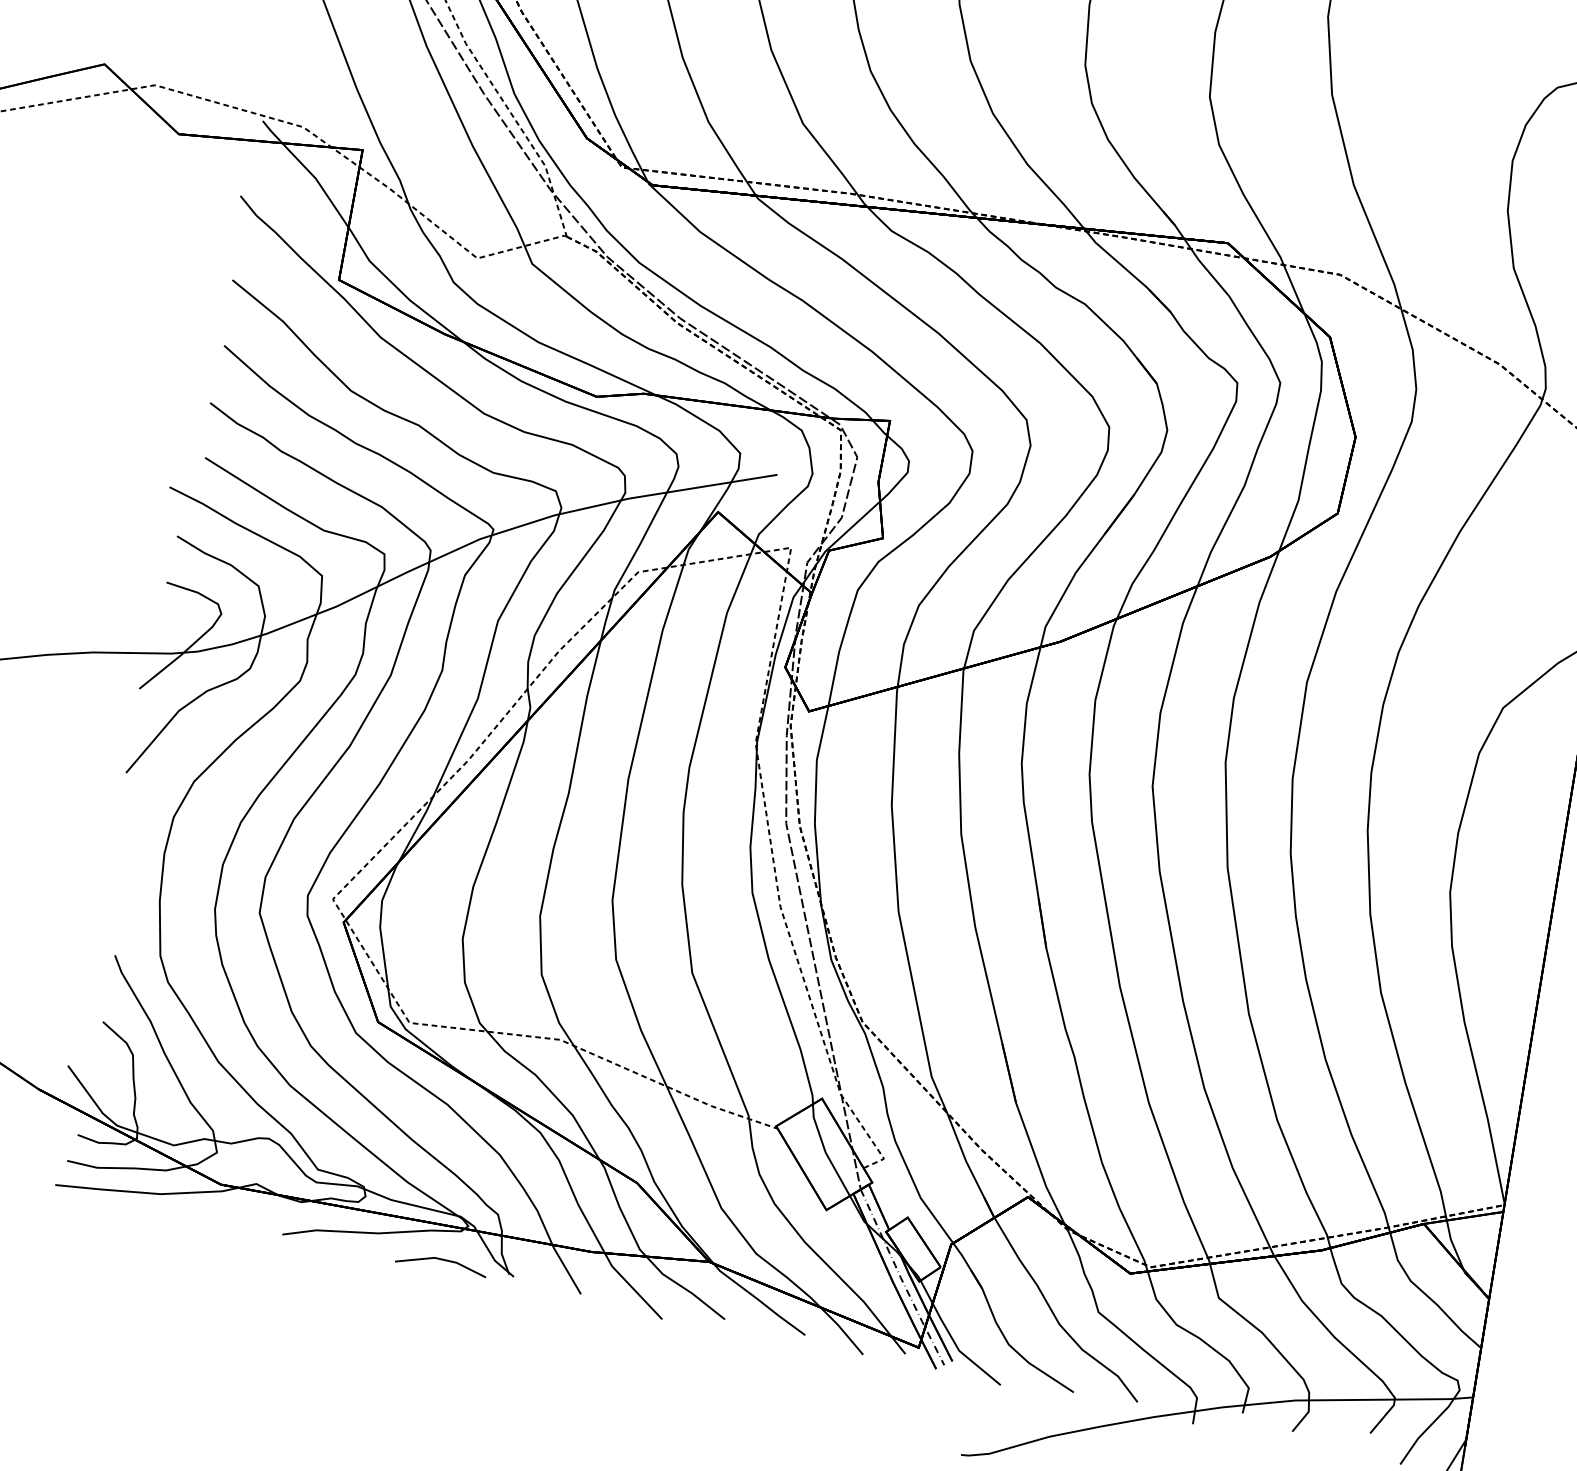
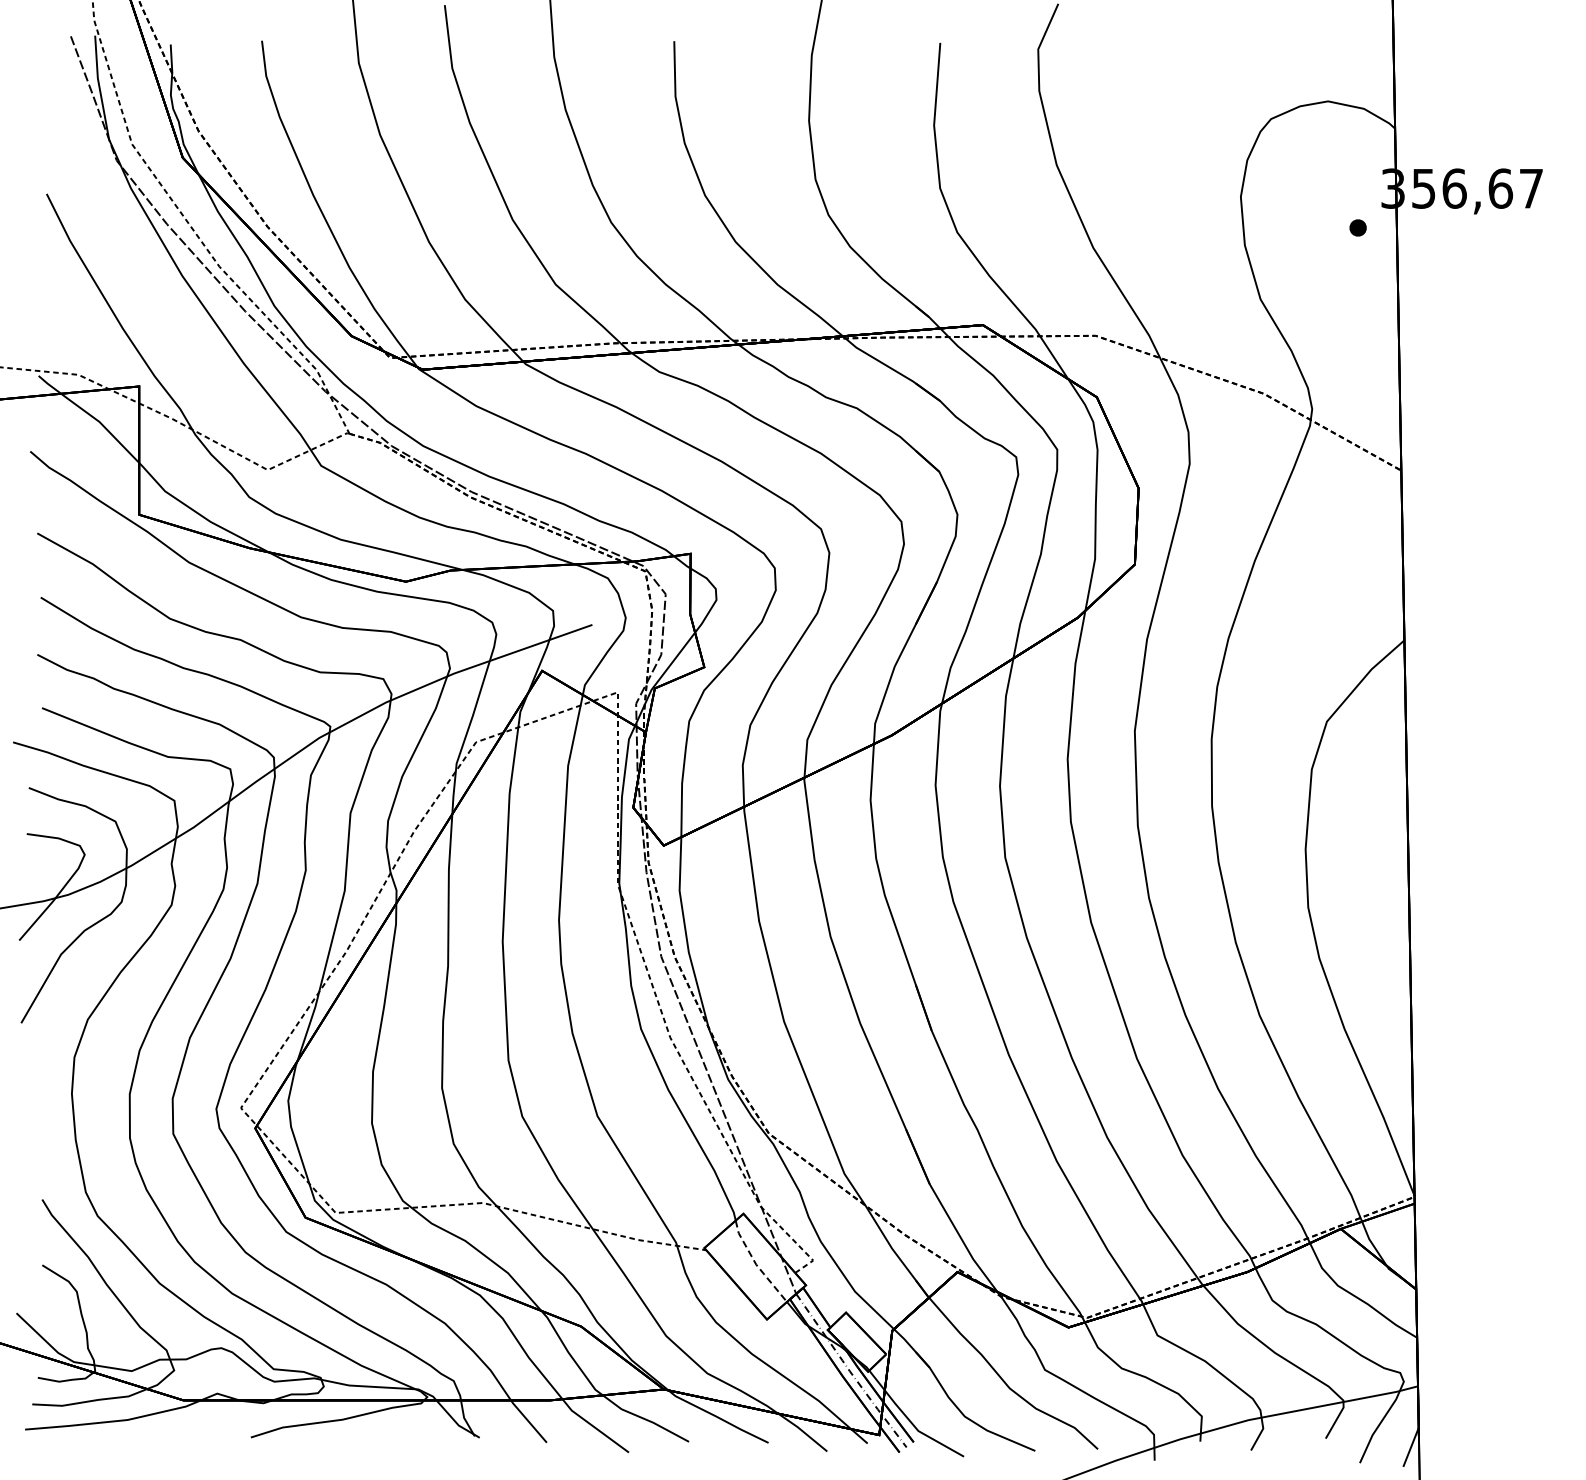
line: (825, 1152) -> (756, 1264), solid -> dashed
line: (442, 1260) -> (408, 1434), removed

